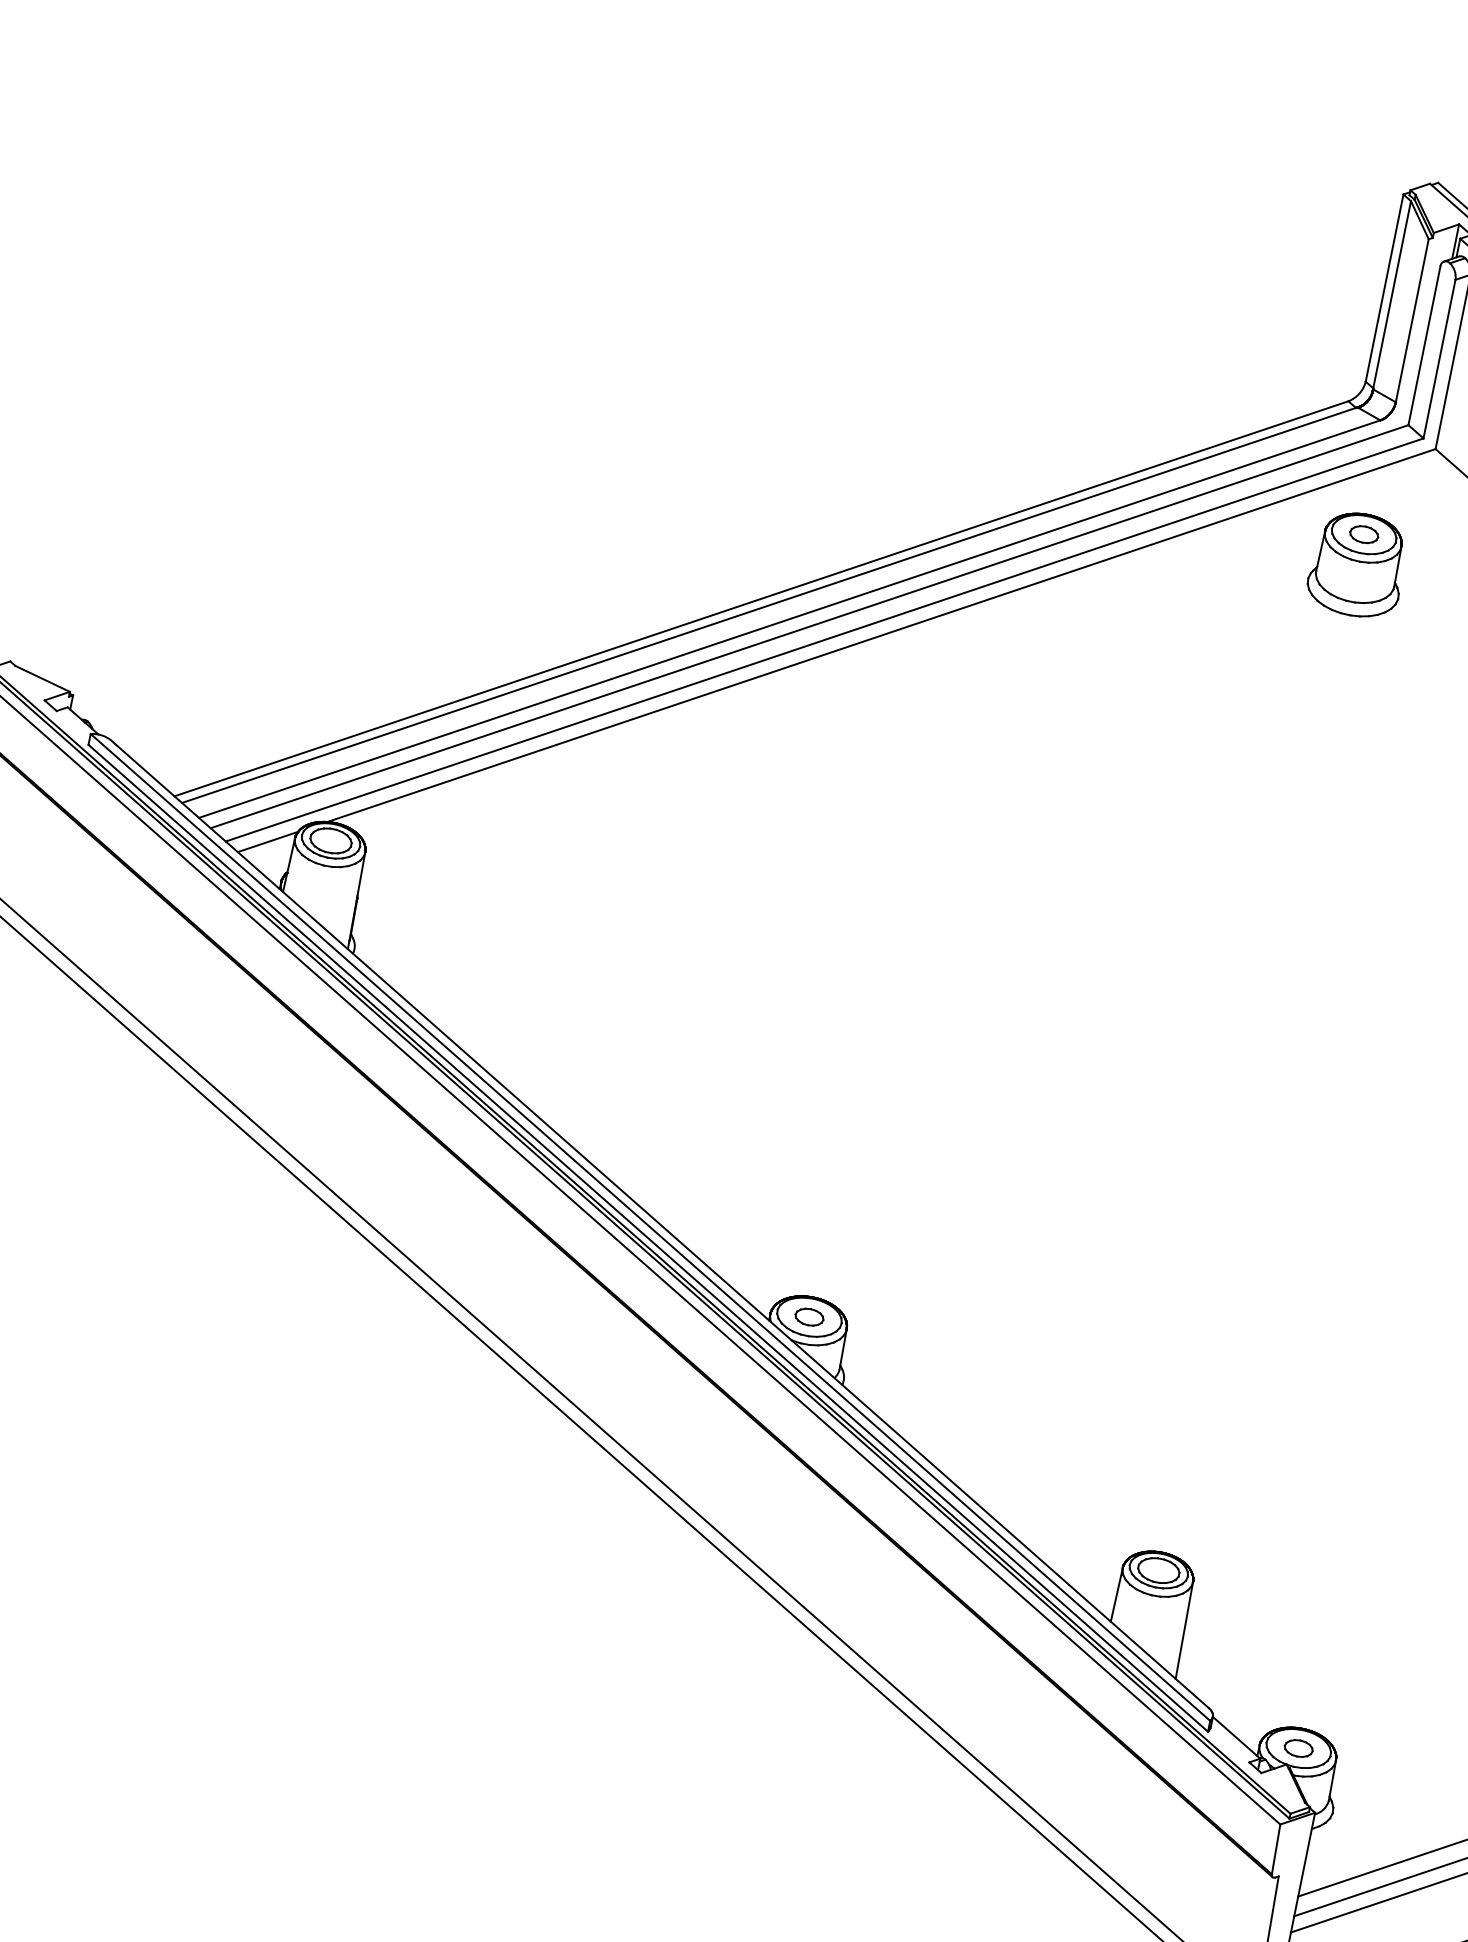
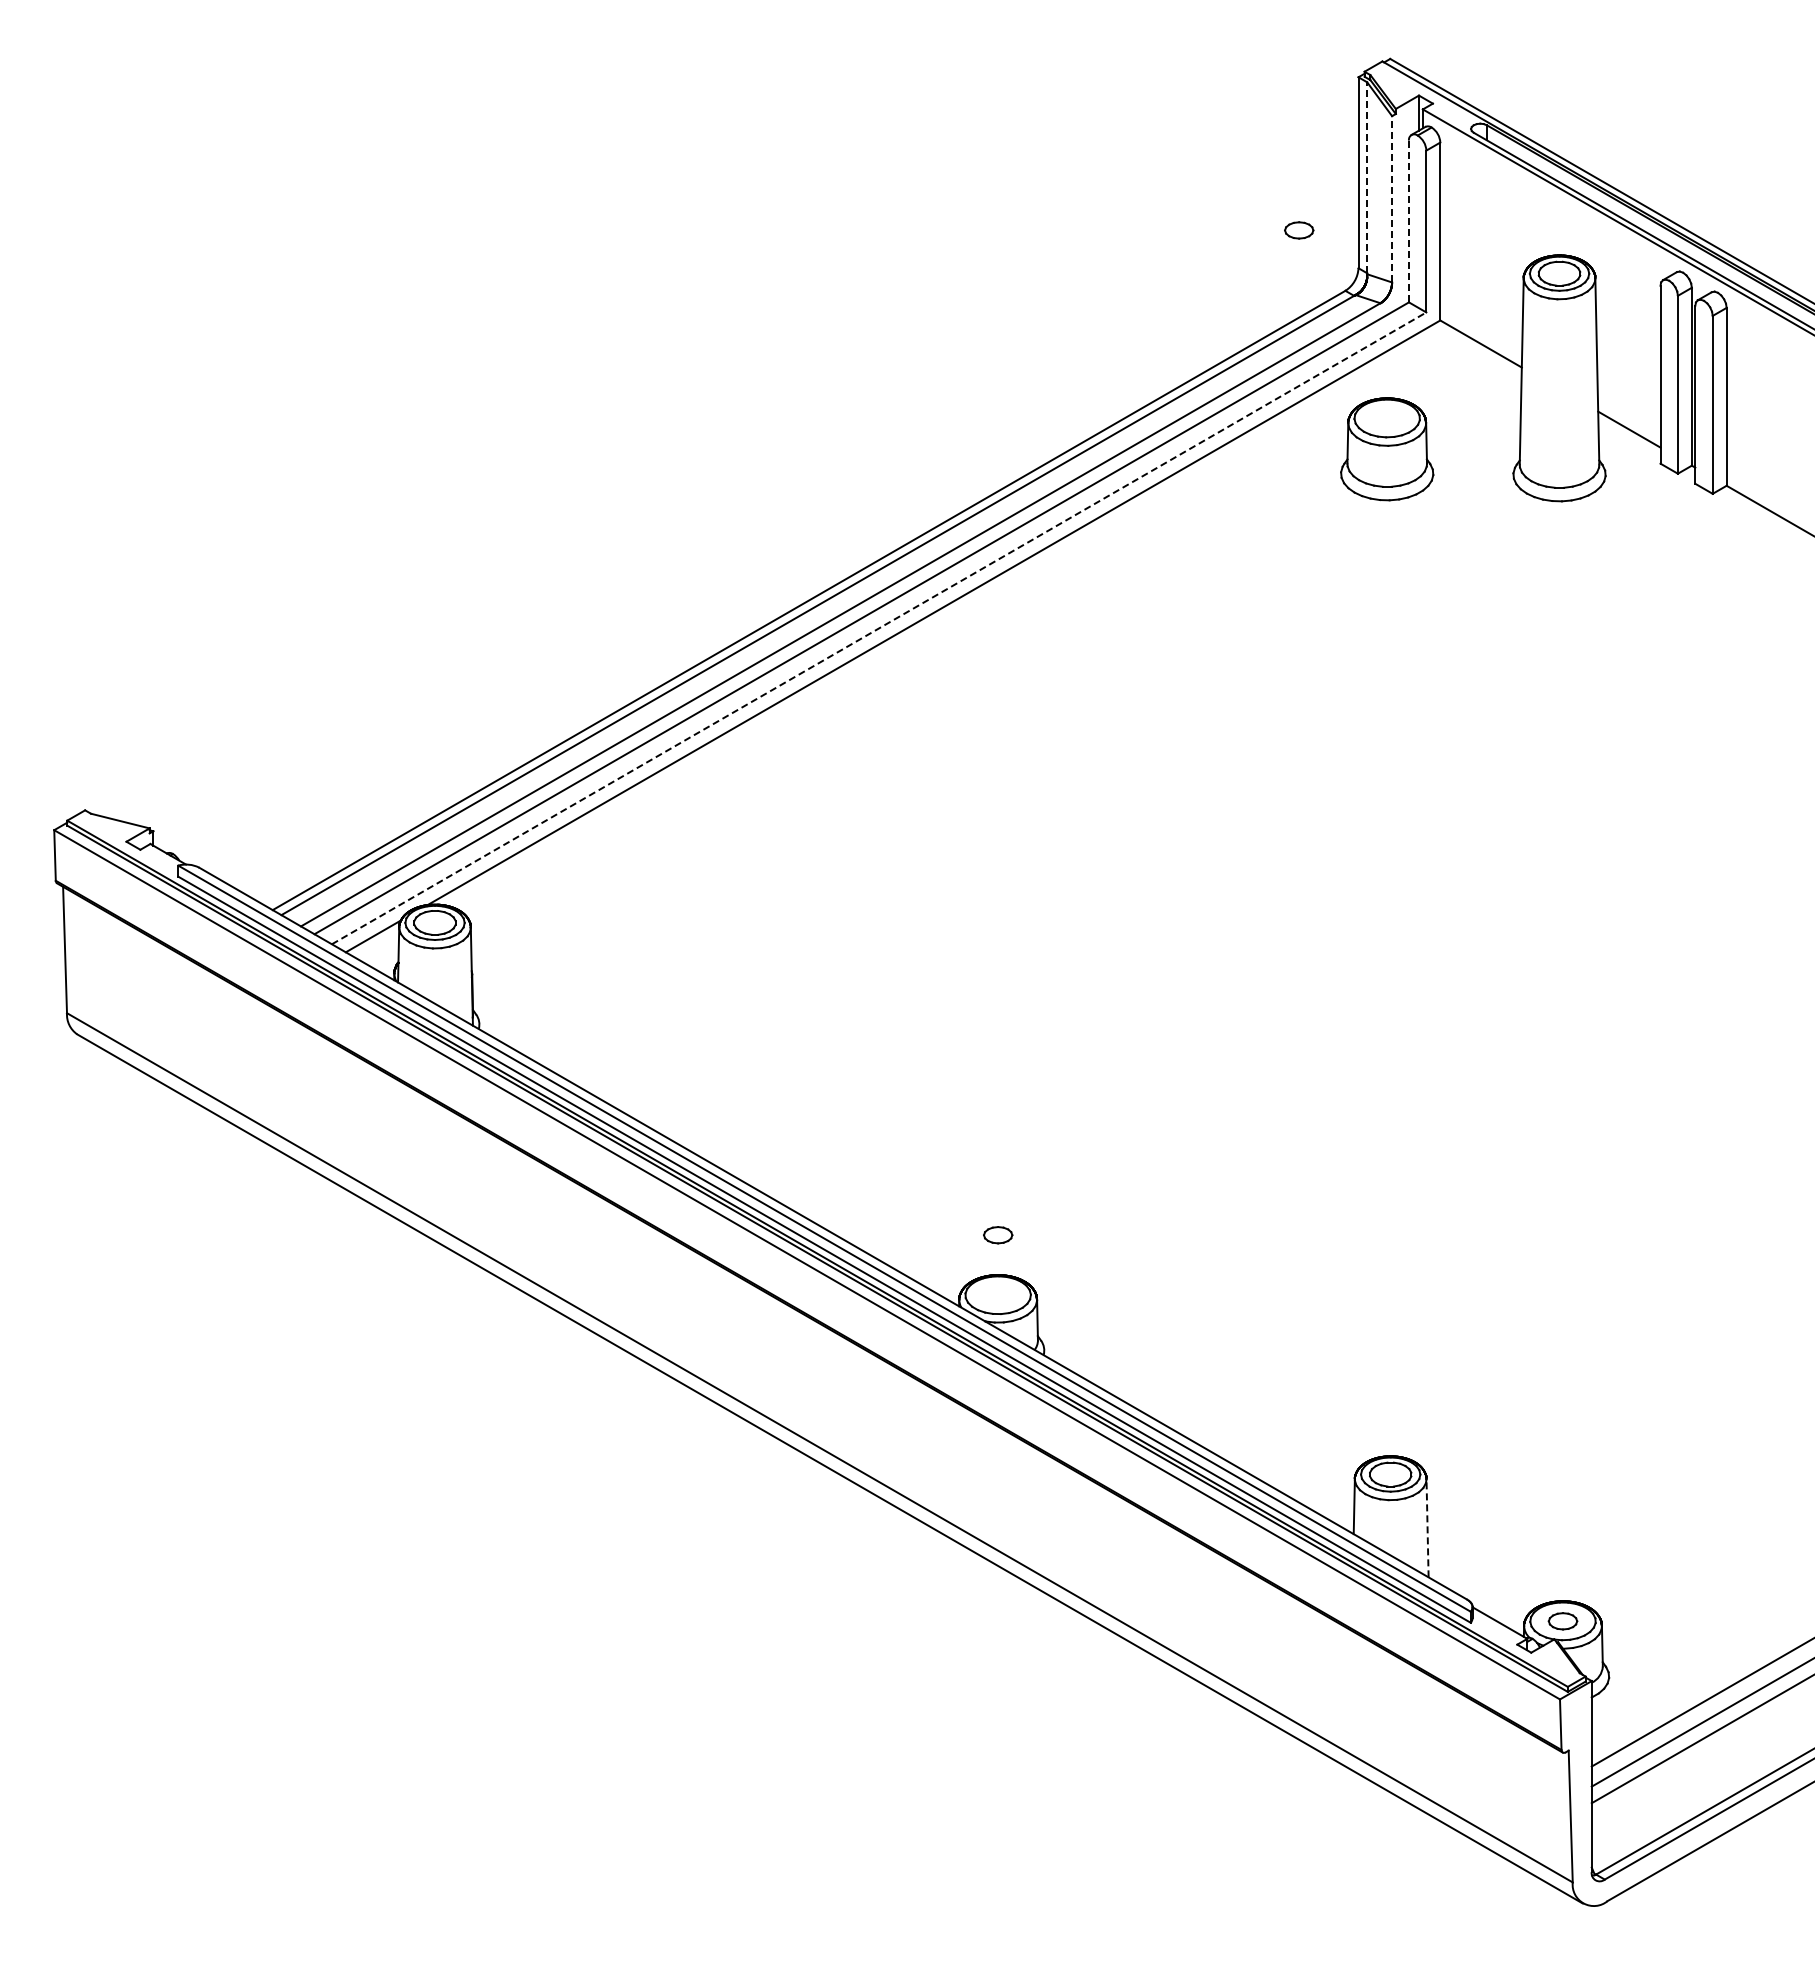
line: (1392, 294) -> (1367, 177), solid -> dashed
line: (1412, 320) -> (1392, 198), solid -> dashed
line: (1423, 345) -> (1408, 221), solid -> dashed
part: (1364, 534) -> (1299, 230), moved
line: (824, 640) -> (879, 628), solid -> dashed
part: (809, 1317) -> (998, 1235), moved
line: (1184, 1629) -> (1427, 1527), solid -> dashed

